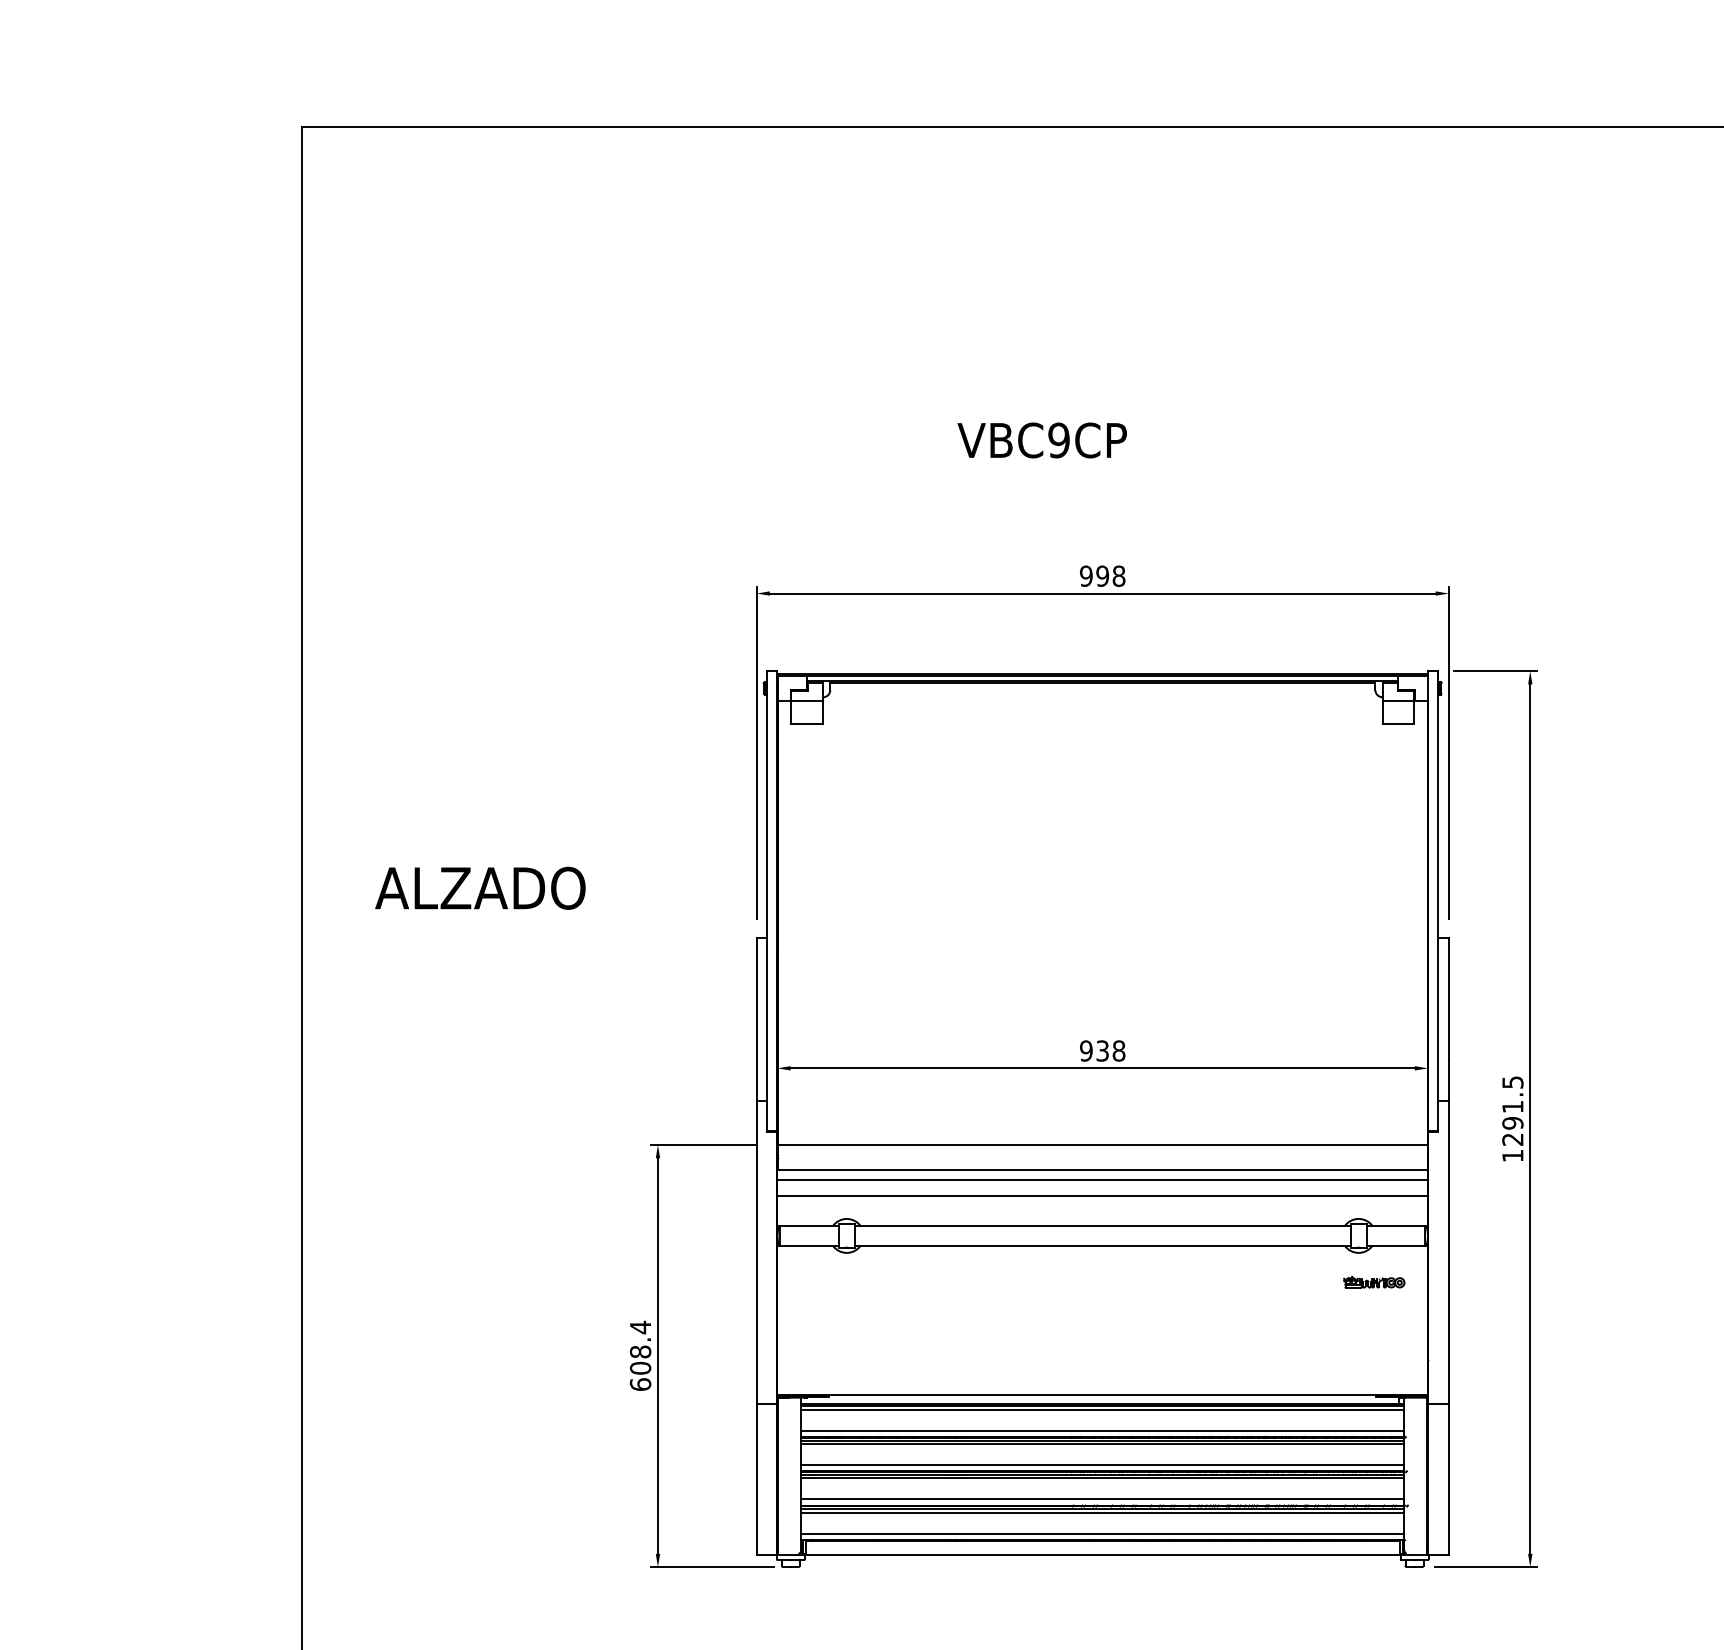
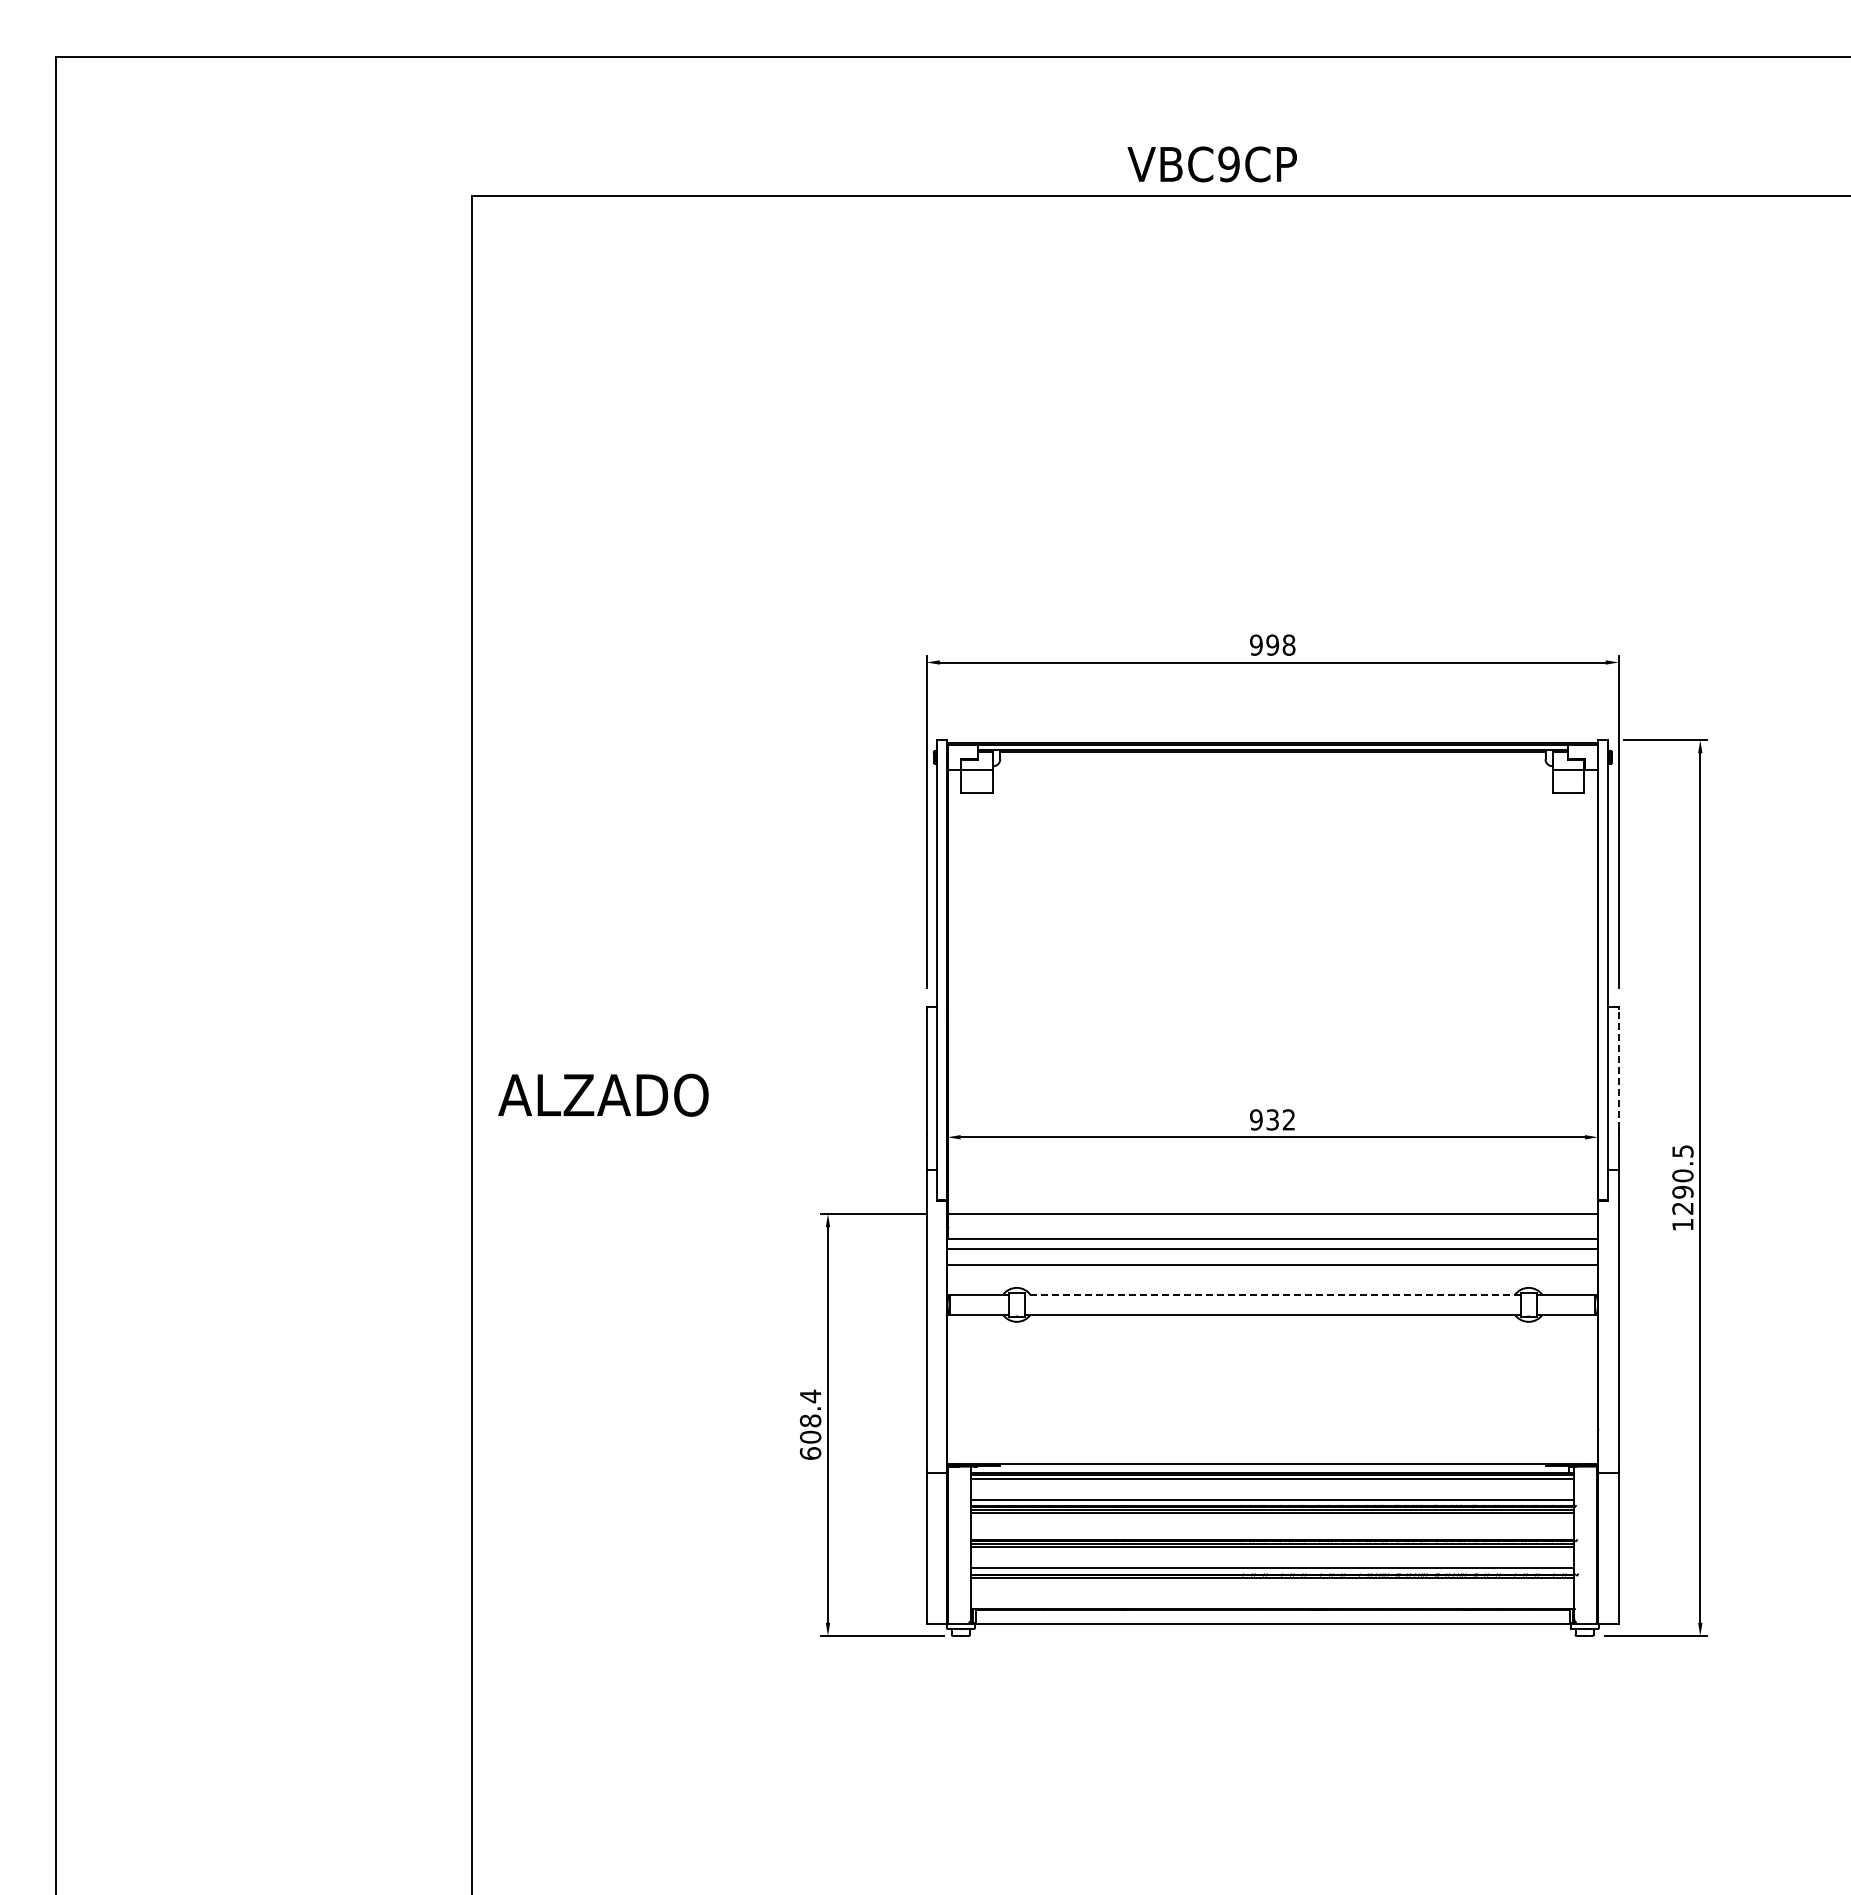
text: (1041, 440) -> (1211, 164), moved
text: (480, 887) -> (603, 1094), moved
line: (1448, 999) -> (1618, 1068), solid -> dashed
text: (1118, 1050) -> (1288, 1119), 938 -> 932
text: (1512, 1106) -> (1682, 1175), 1291.5 -> 1290.5
line: (1102, 1226) -> (1272, 1295), solid -> dashed
part: (1374, 1281) -> (1544, 1350), removed
line: (1102, 1465) -> (1272, 1534), removed
line: (1102, 1512) -> (1272, 1581), removed
line: (1102, 1533) -> (1272, 1602), removed

